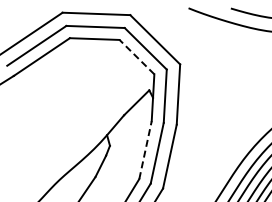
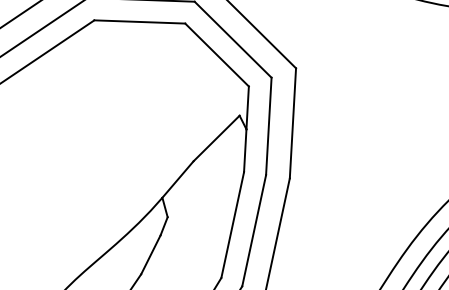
line: (136, 56) -> (216, 53), dashed -> solid
line: (145, 150) -> (232, 225), dashed -> solid

